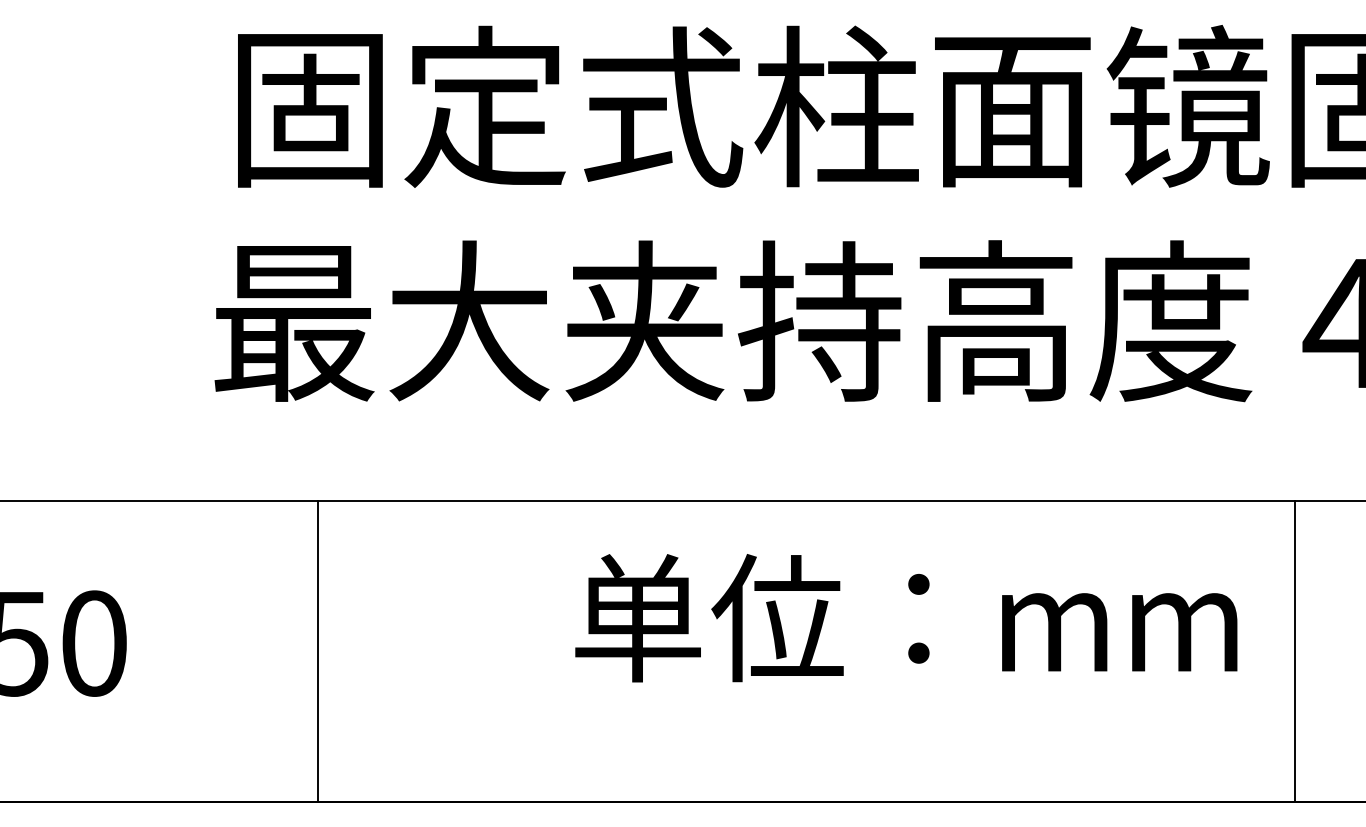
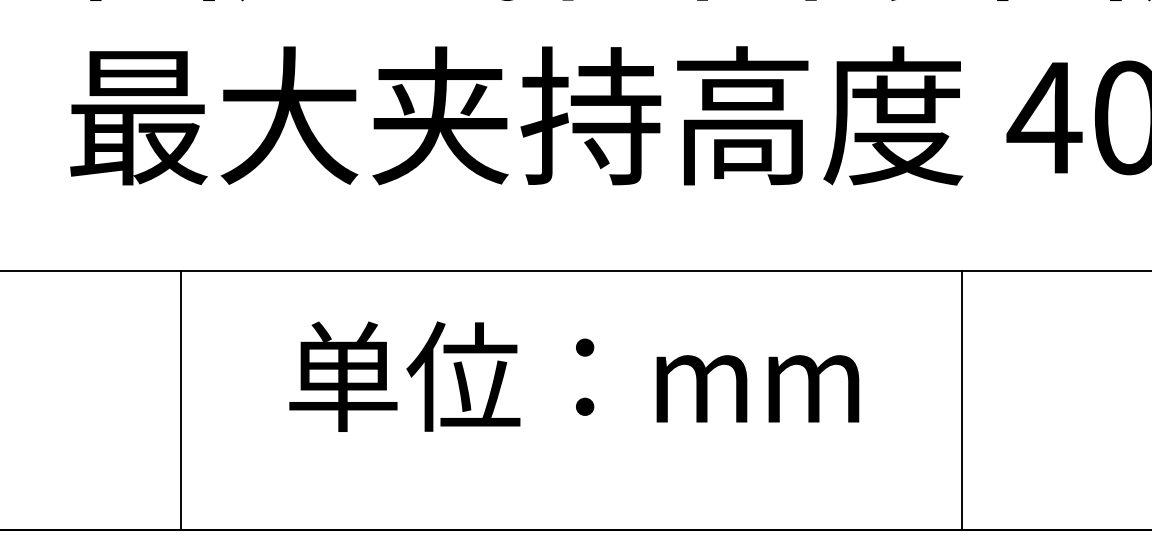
text: (906, 618) -> (574, 376), moved
line: (318, 651) -> (181, 400), moved
line: (1294, 651) -> (961, 400), moved

